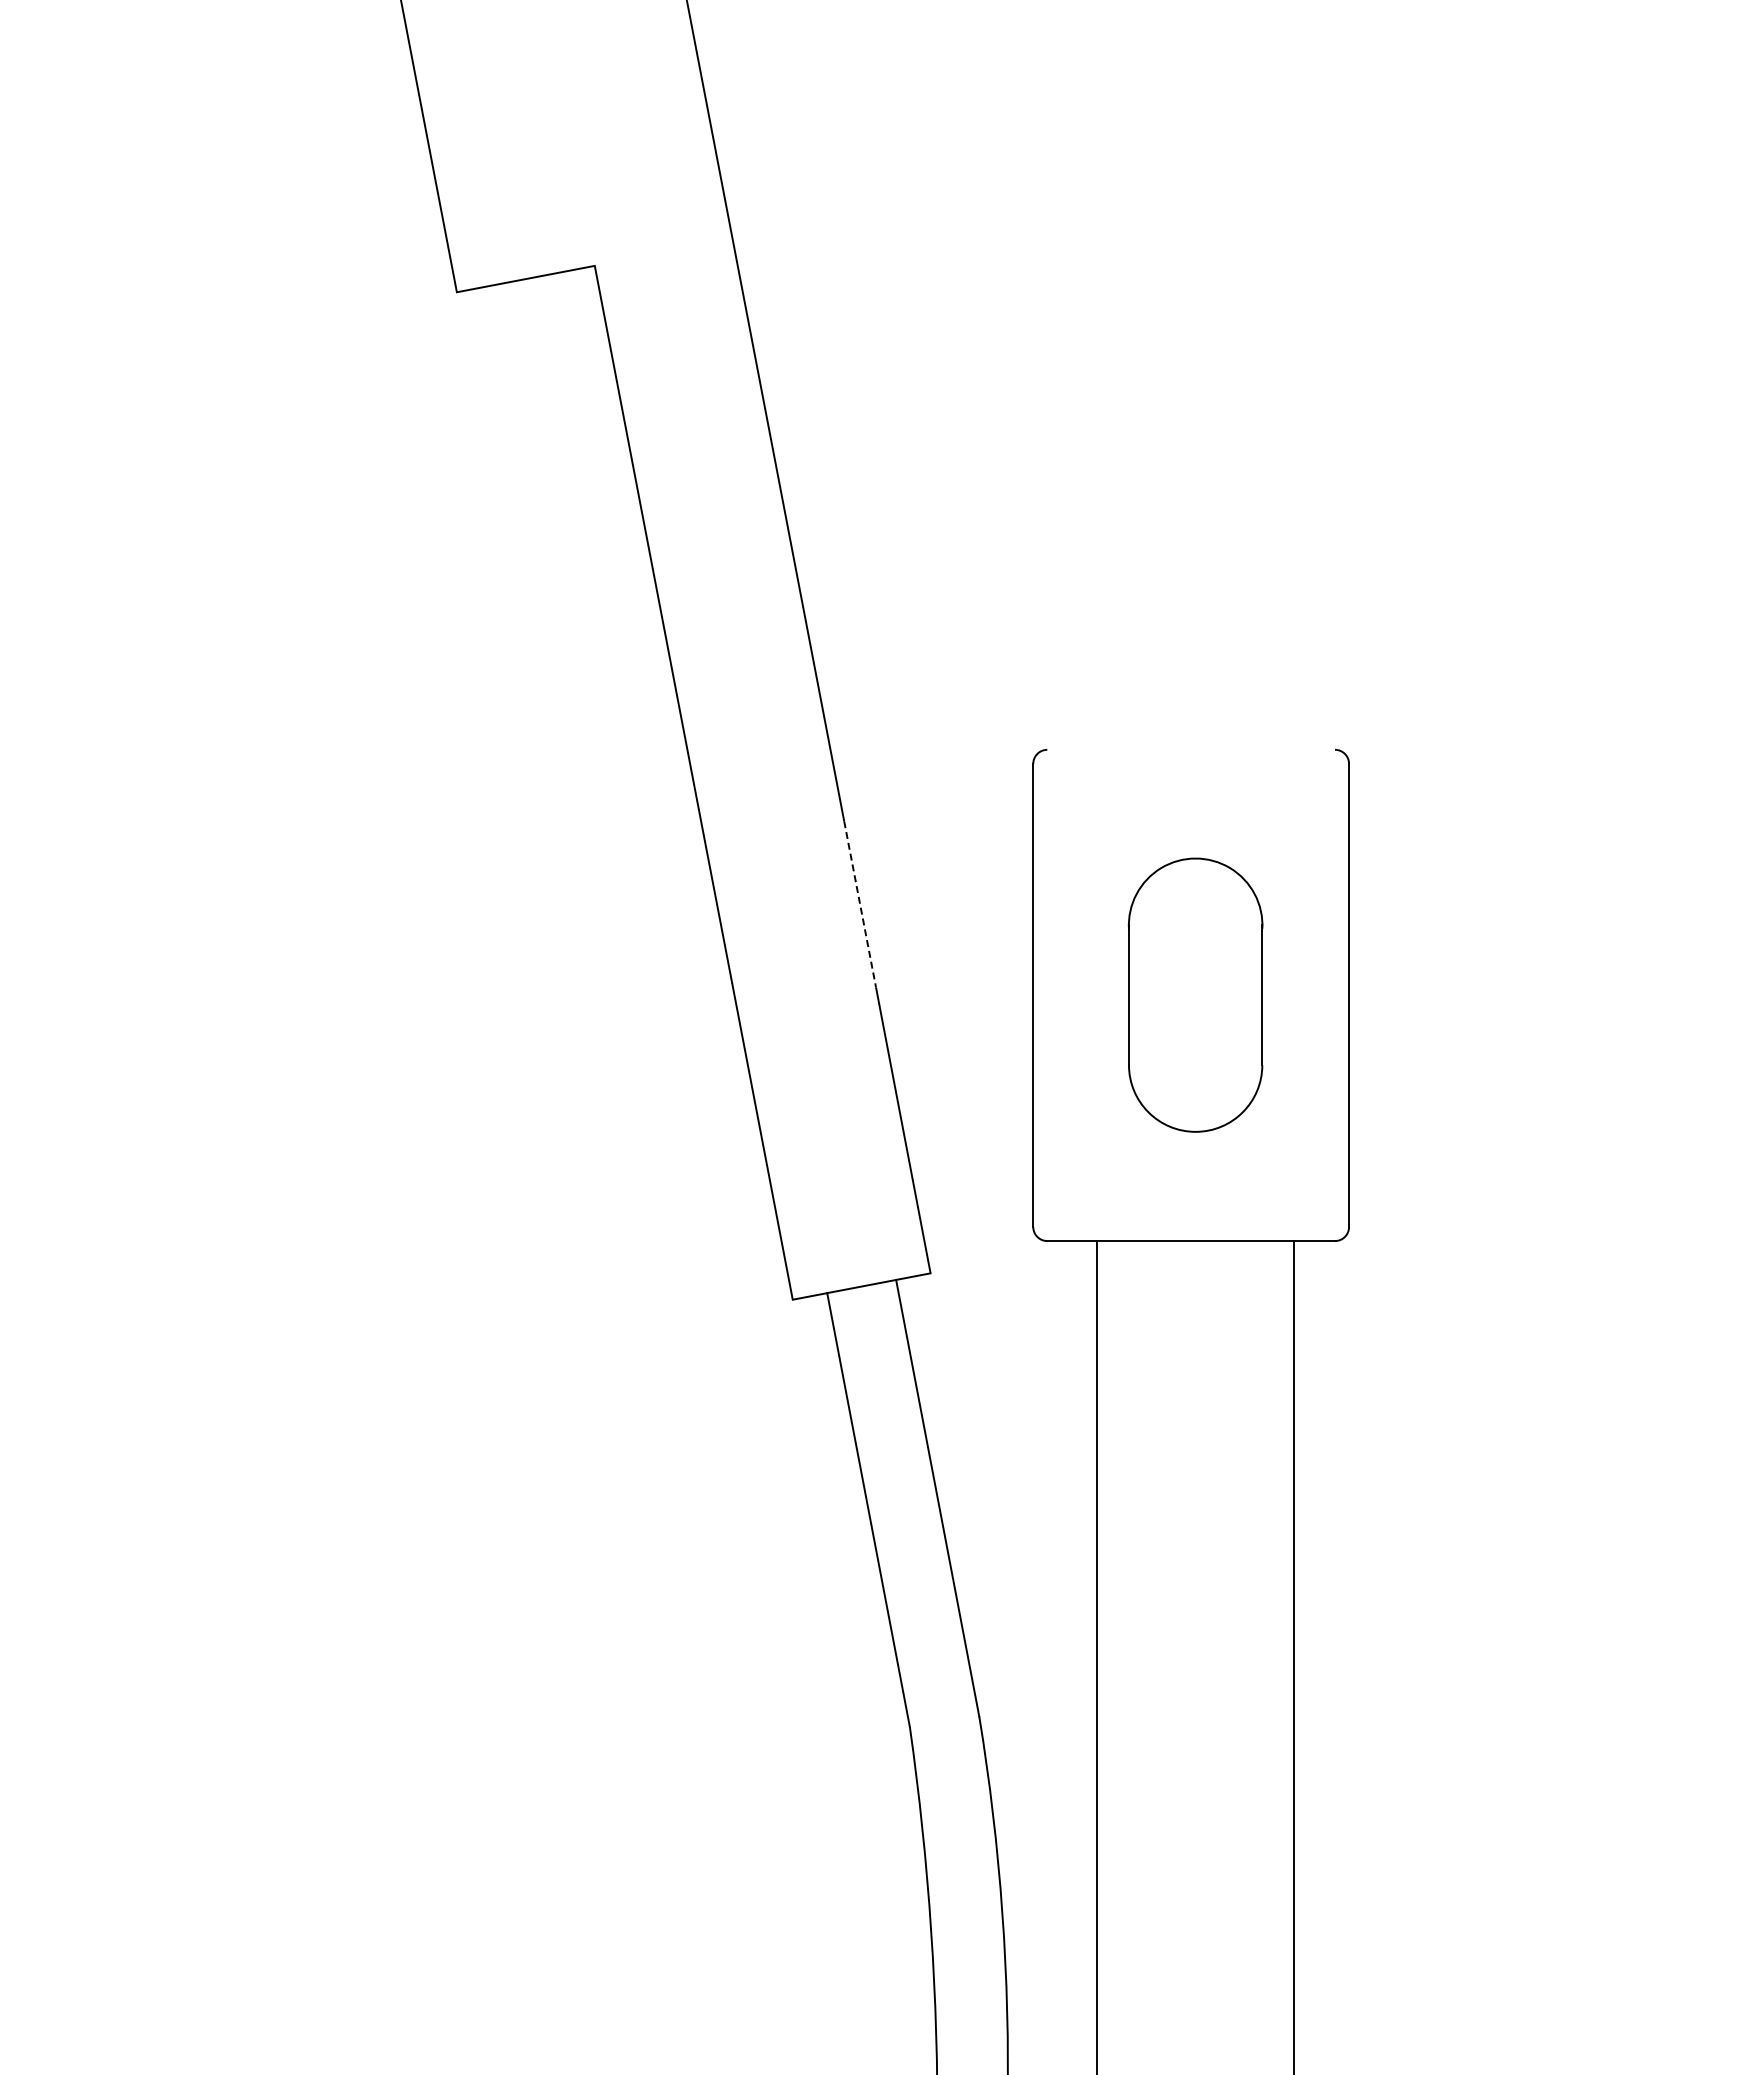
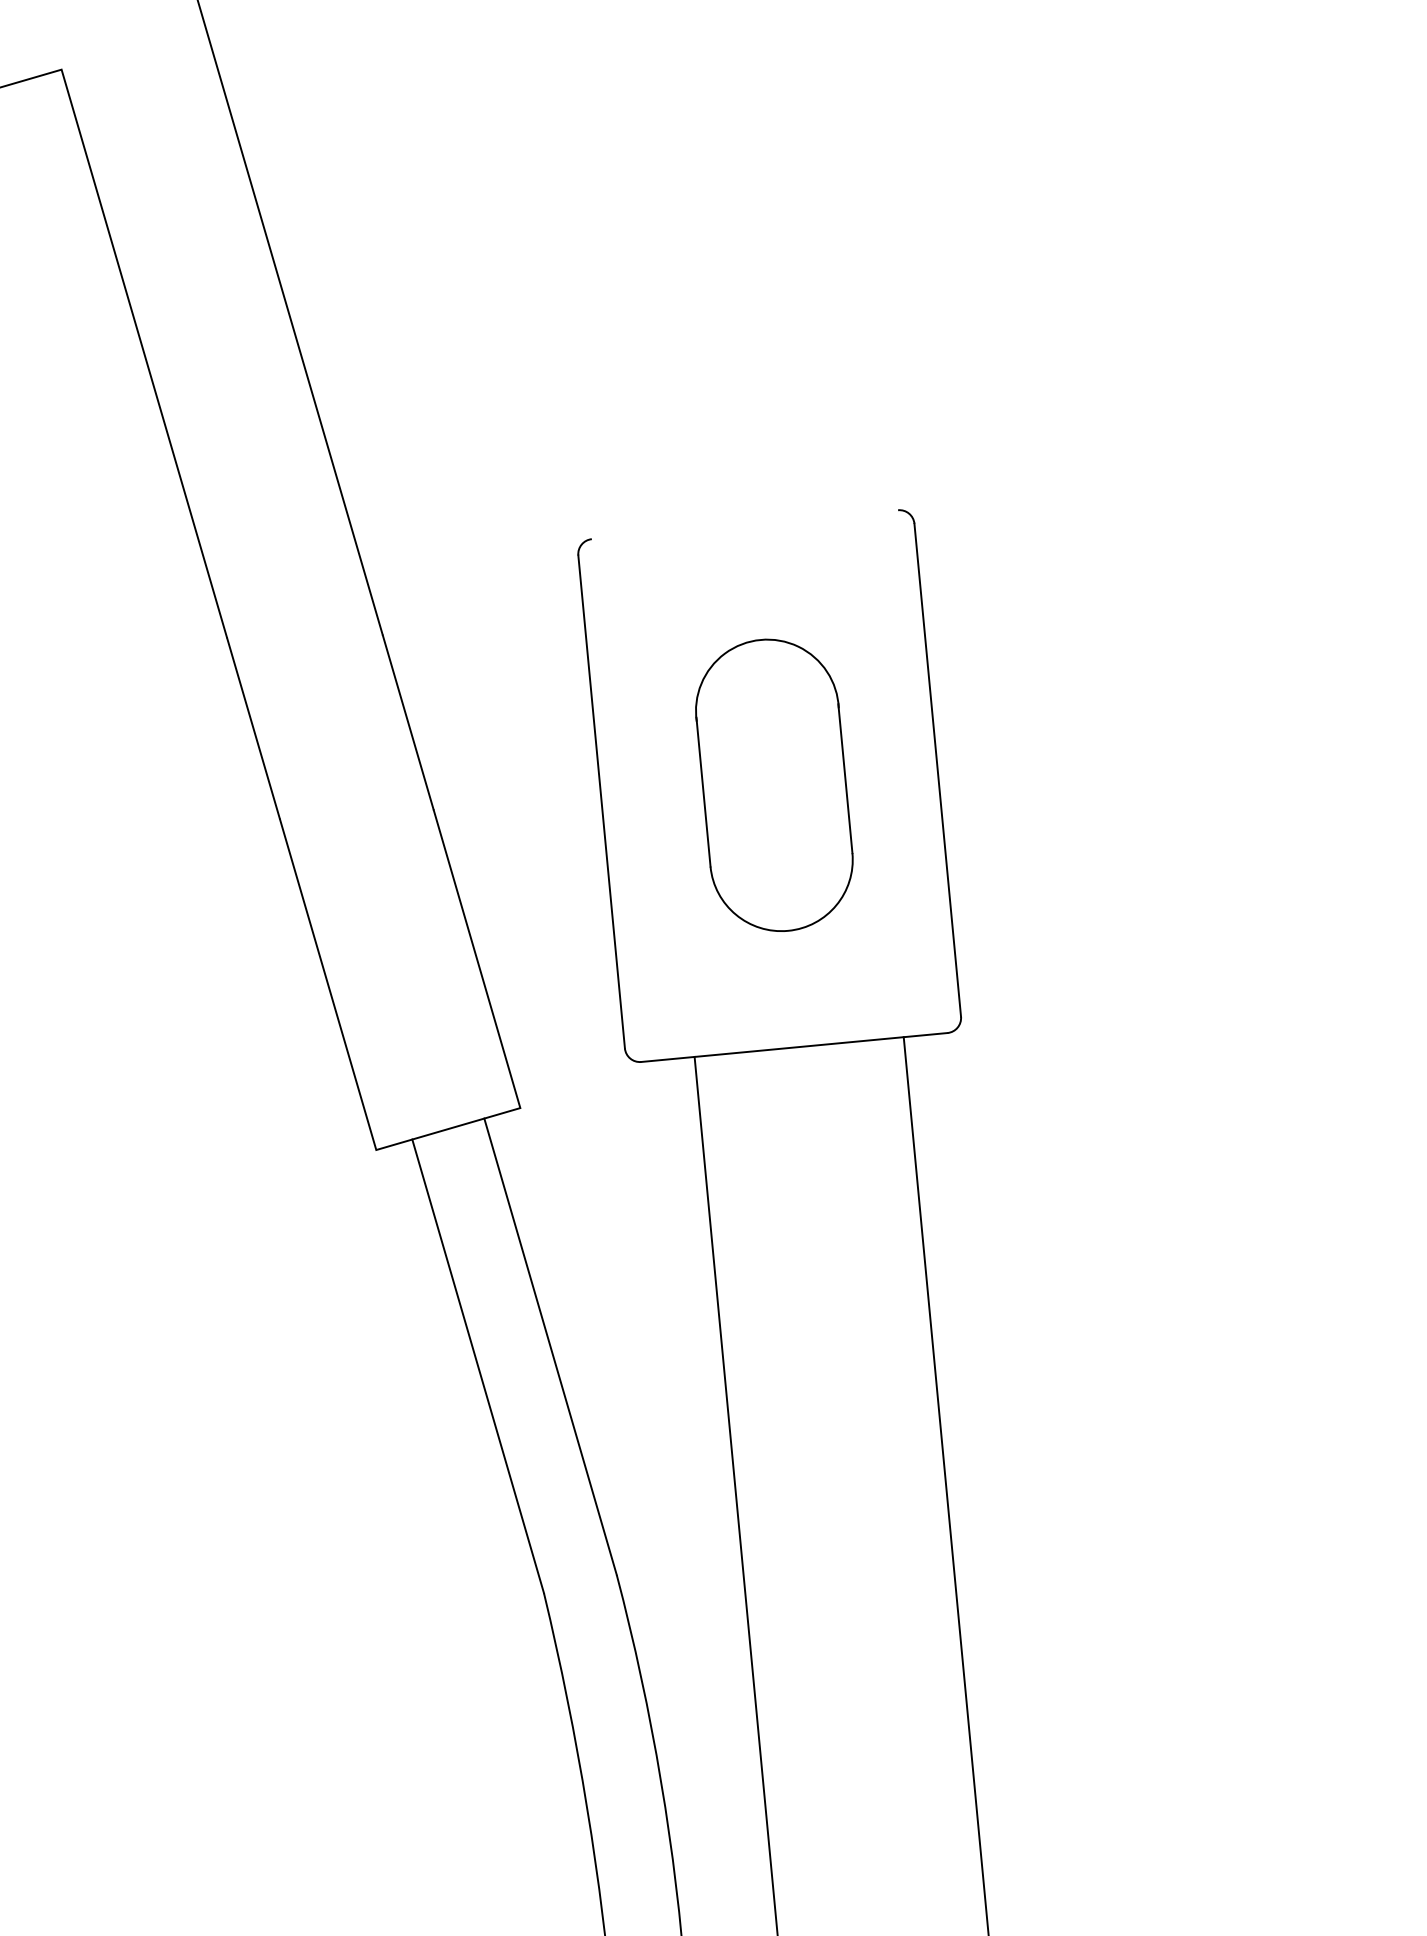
line: (860, 904) -> (408, 722), dashed -> solid

